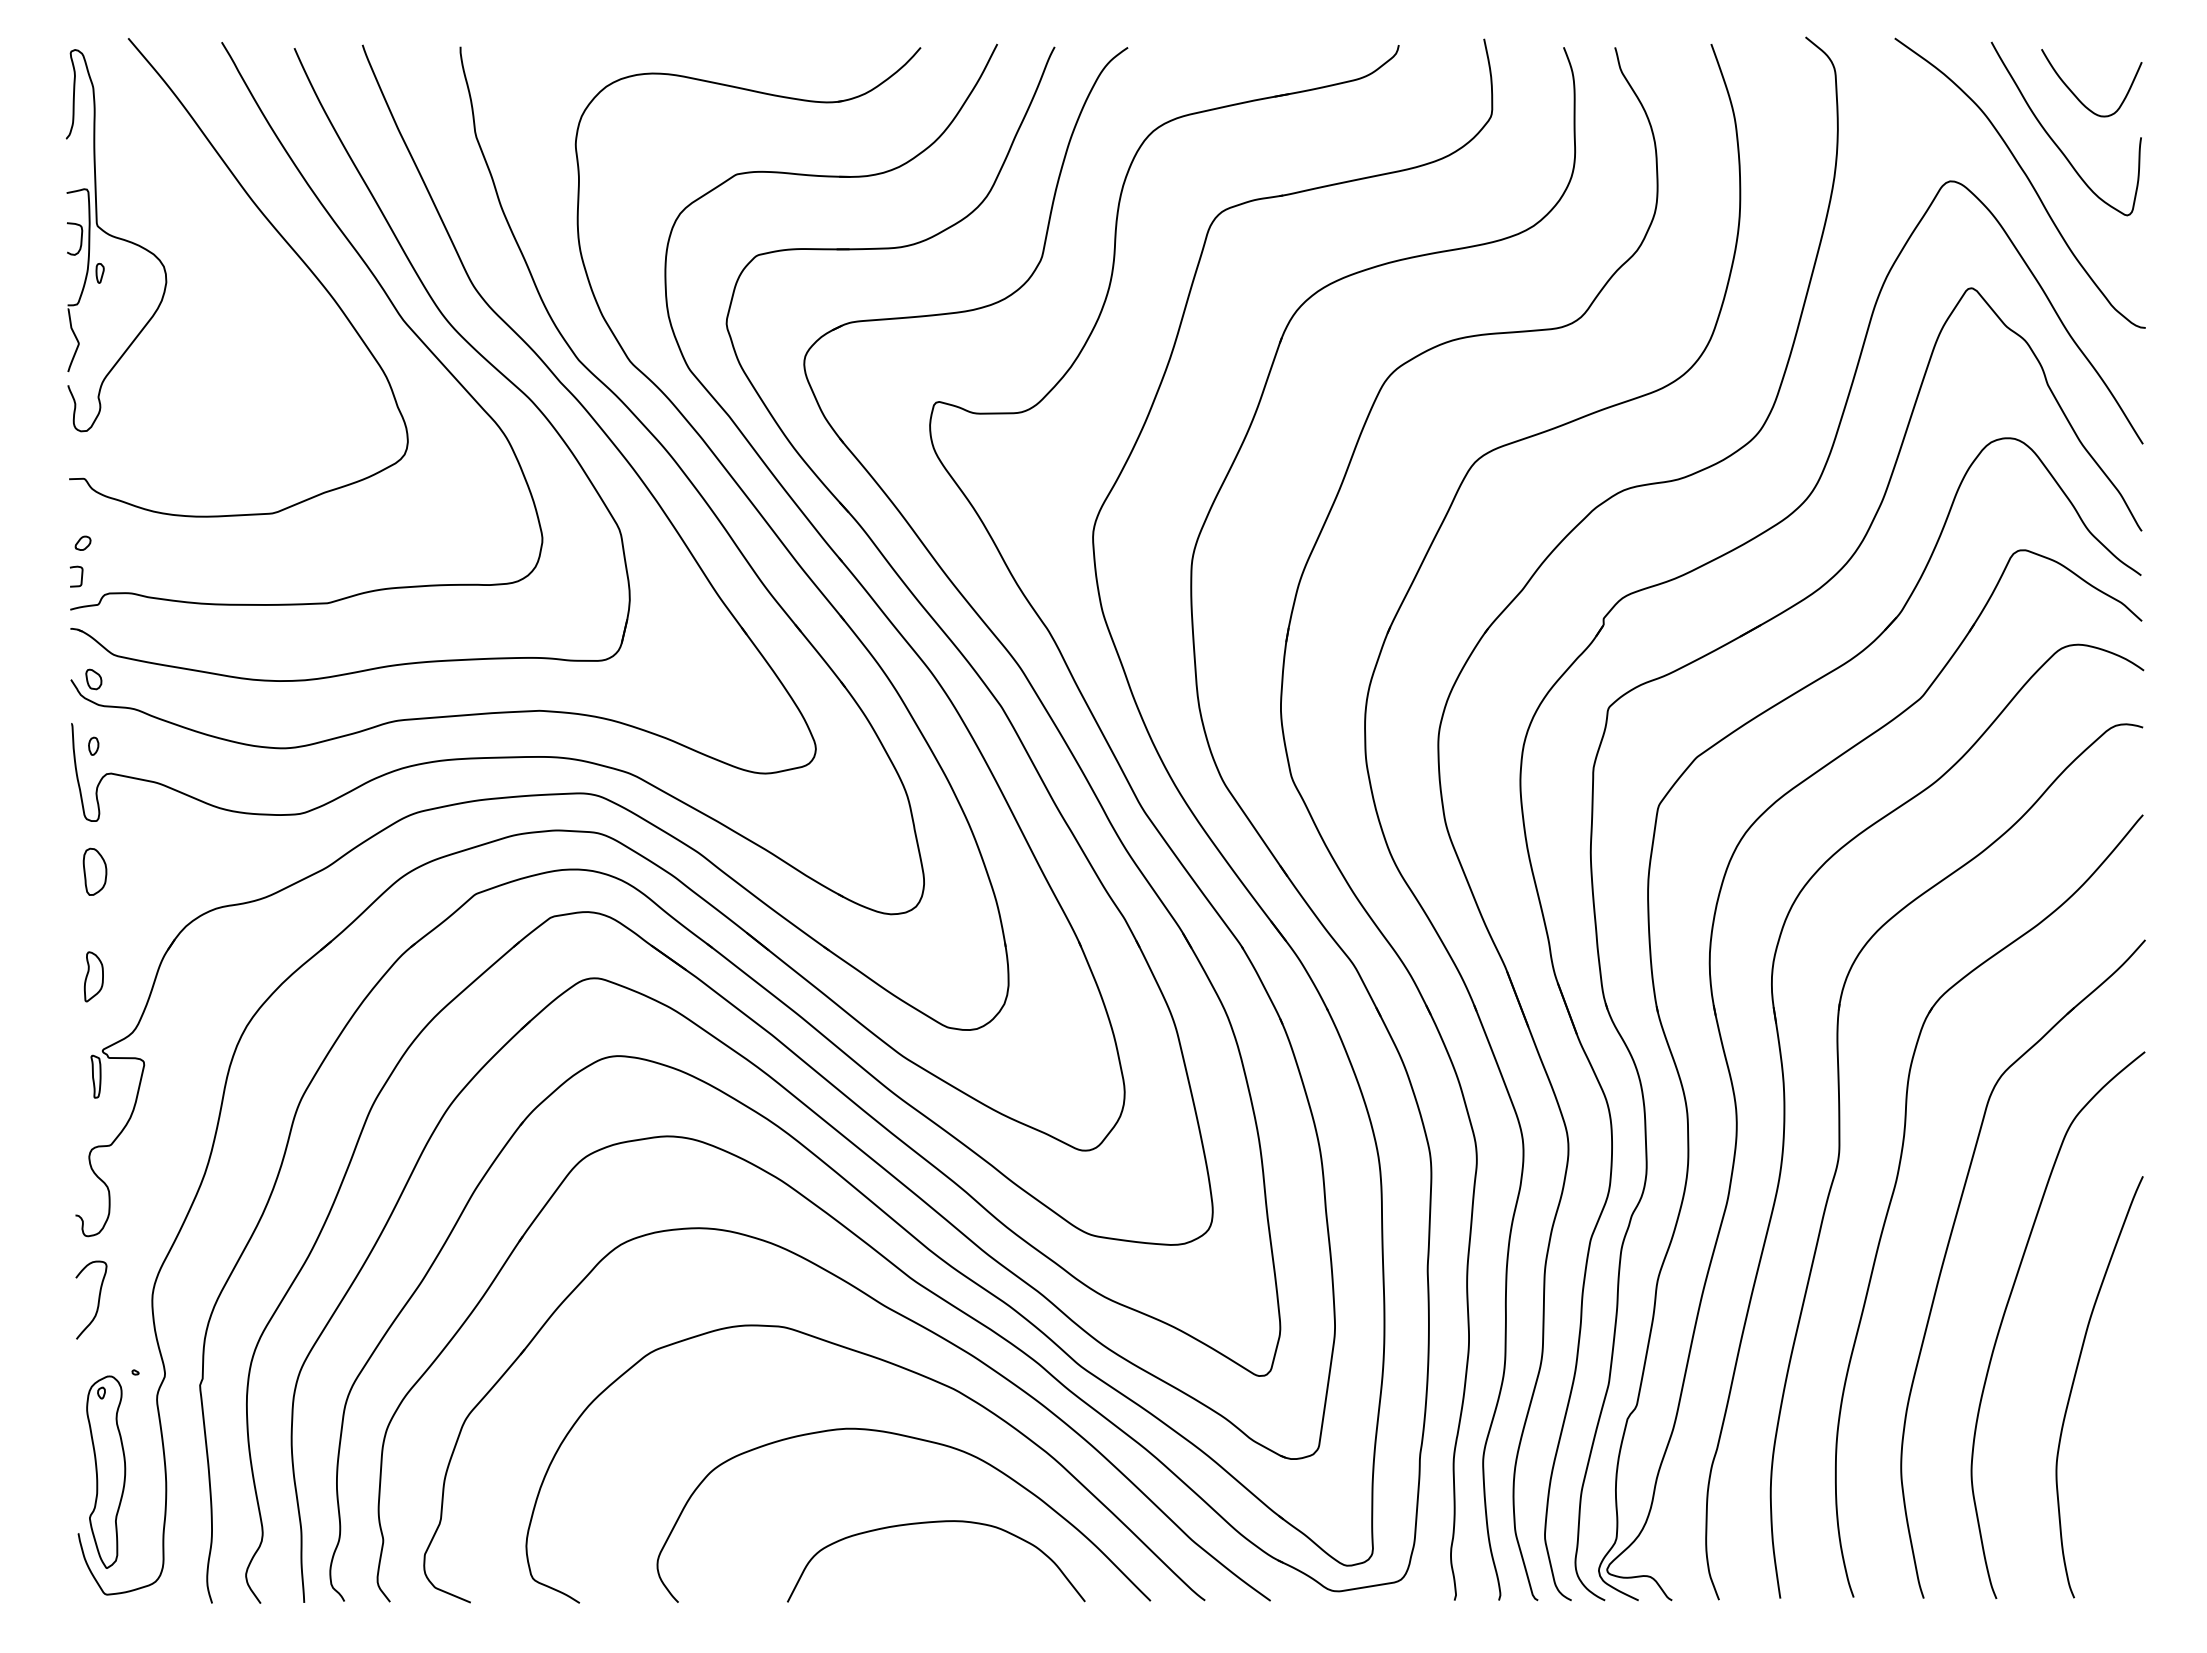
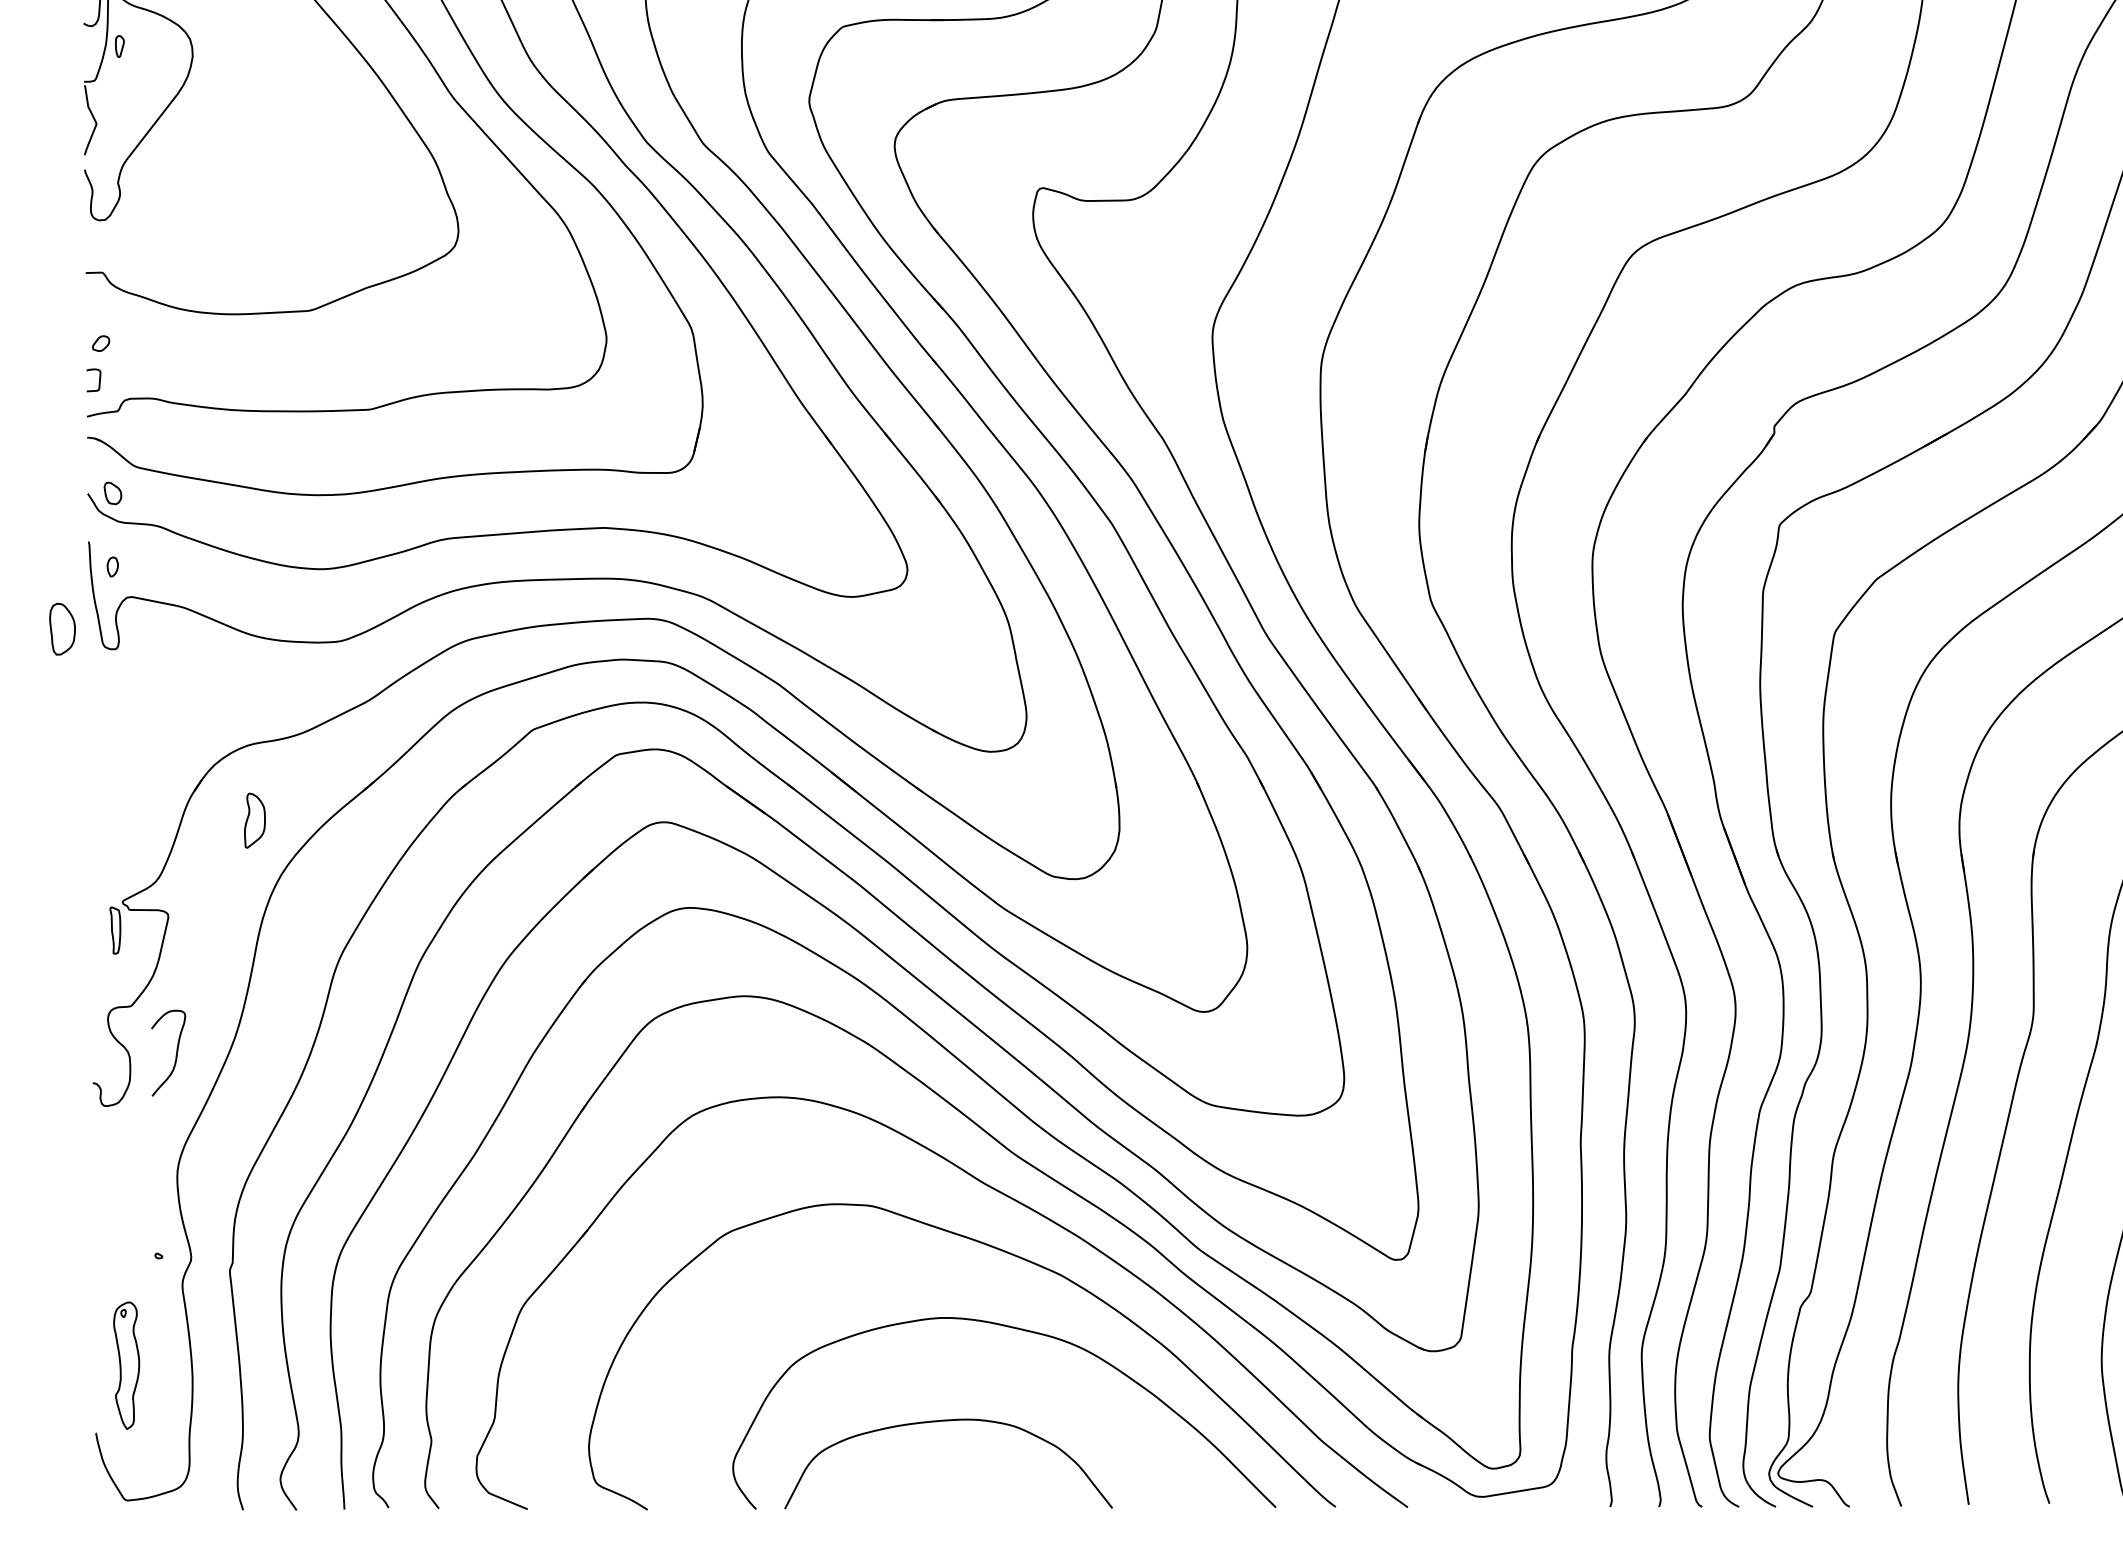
part: (94, 871) -> (61, 628), moved
part: (93, 976) -> (254, 820), moved
curve: (97, 1302) -> (175, 1055), moved
part: (106, 1471) -> (126, 1364), size x0.6
curve: (930, 1523) -> (942, 1422), moved

